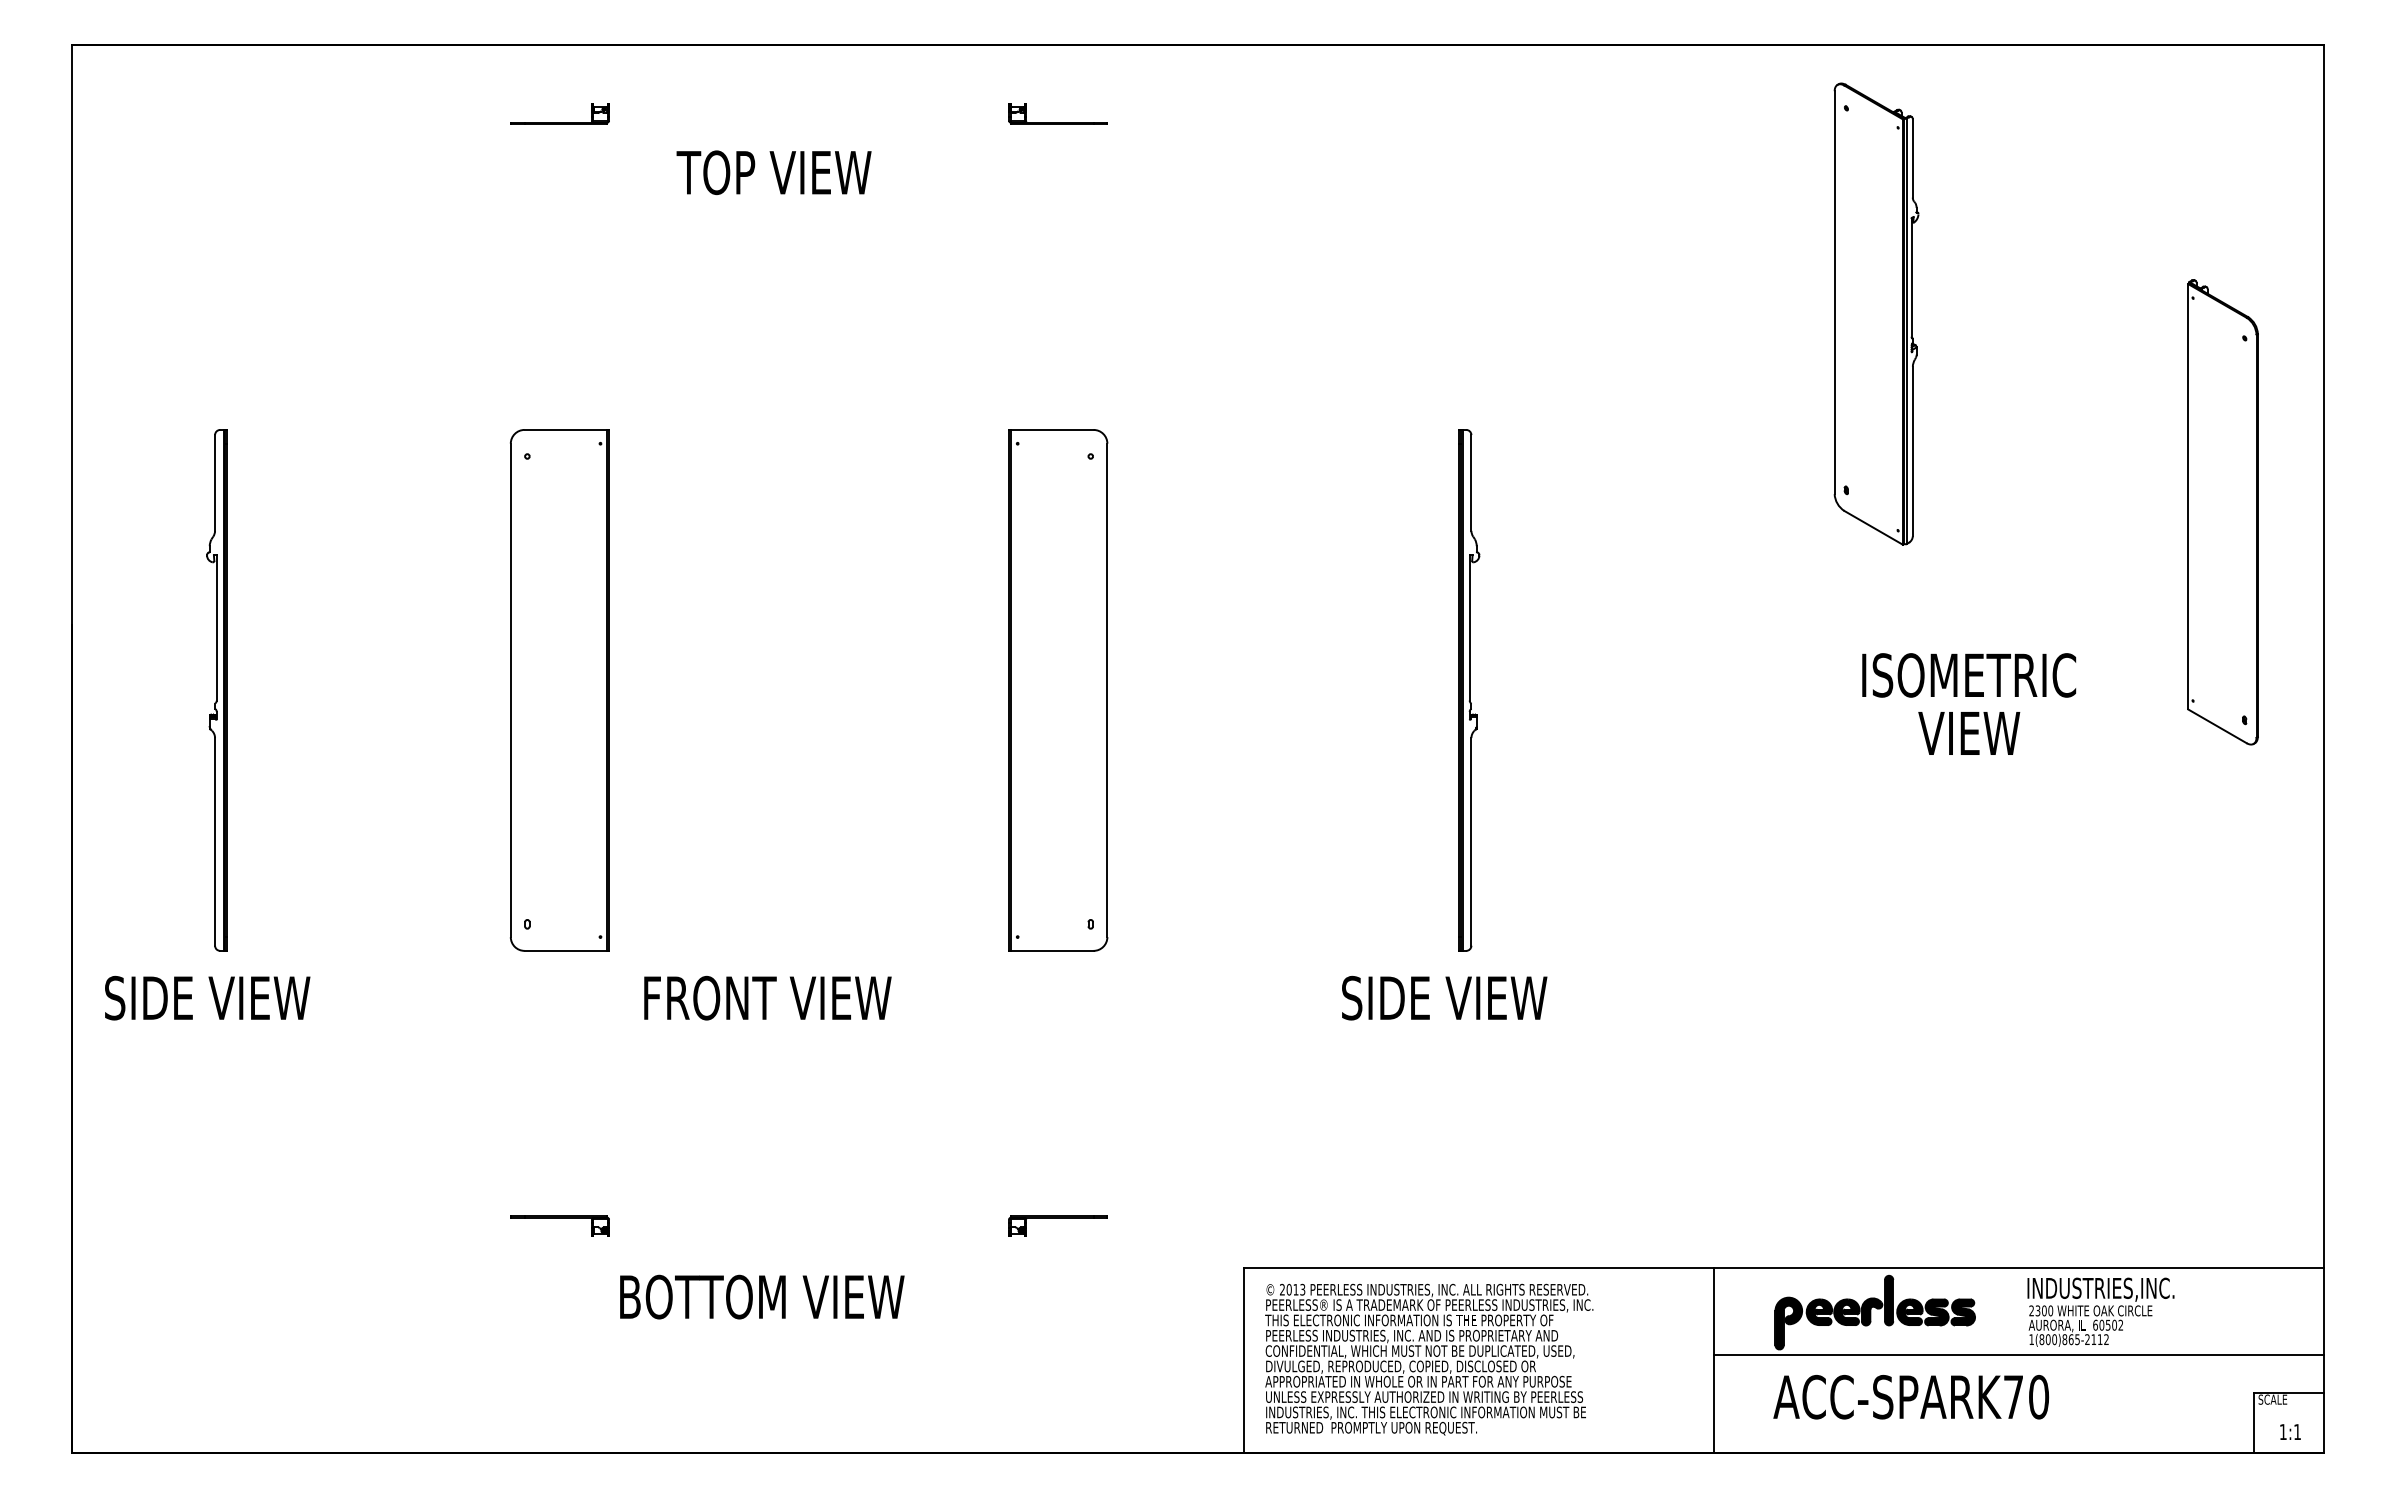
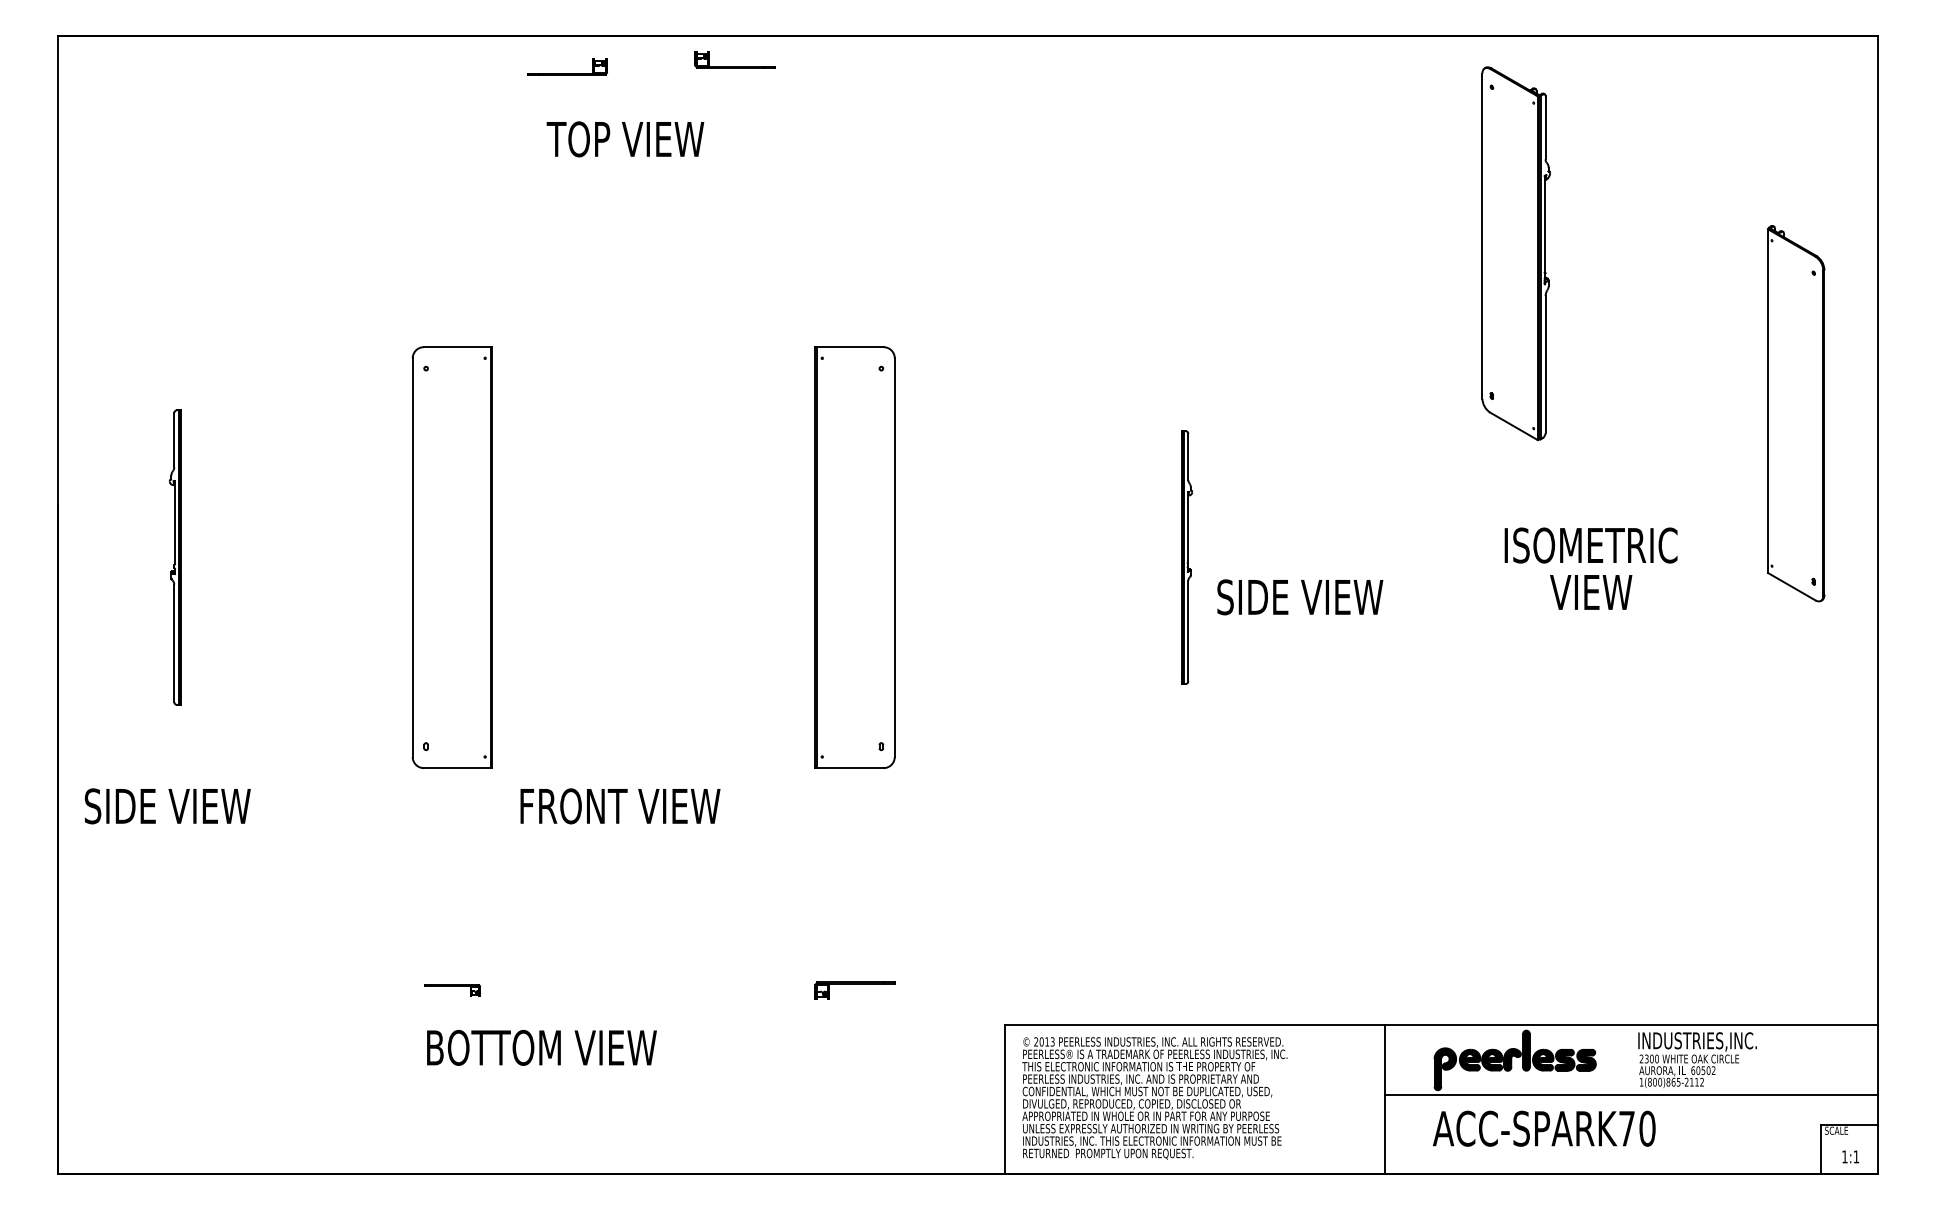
part: (560, 122) -> (567, 73), moved
part: (1057, 122) -> (734, 66), moved
part: (217, 690) -> (175, 557), size x0.7
part: (1469, 690) -> (1187, 557), size x0.6
text: (1444, 998) -> (1300, 597), moved
part: (560, 1226) -> (452, 990), size x0.7
text: (761, 1296) -> (541, 1047), moved

